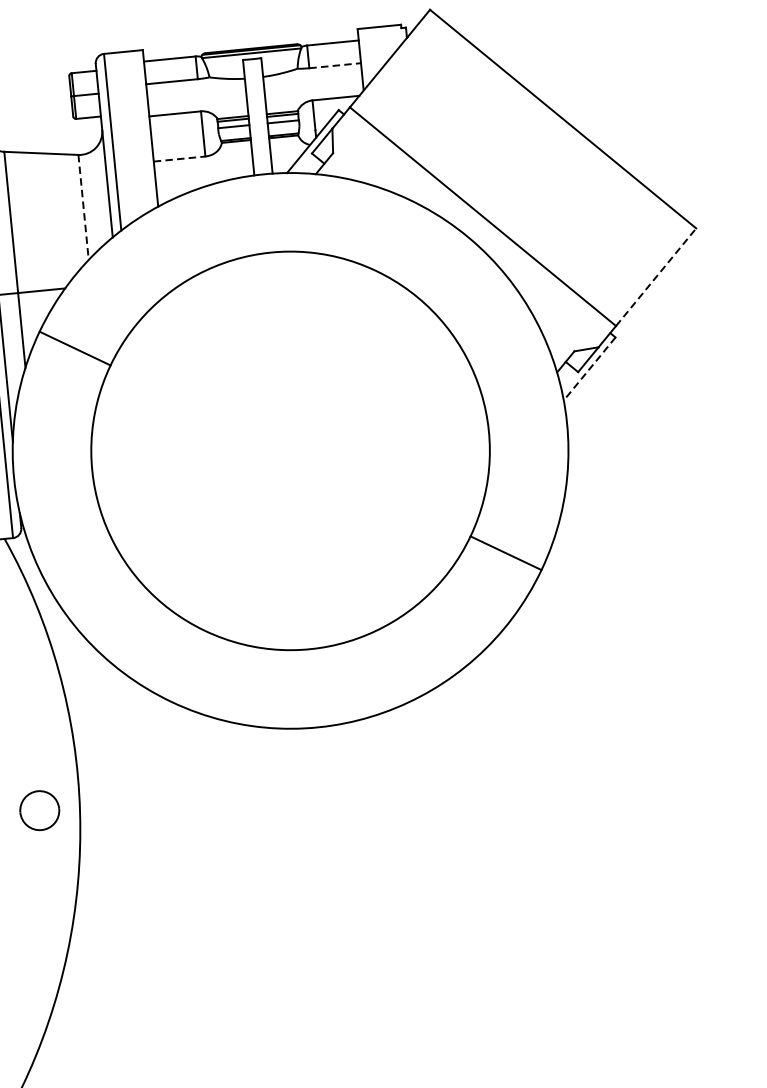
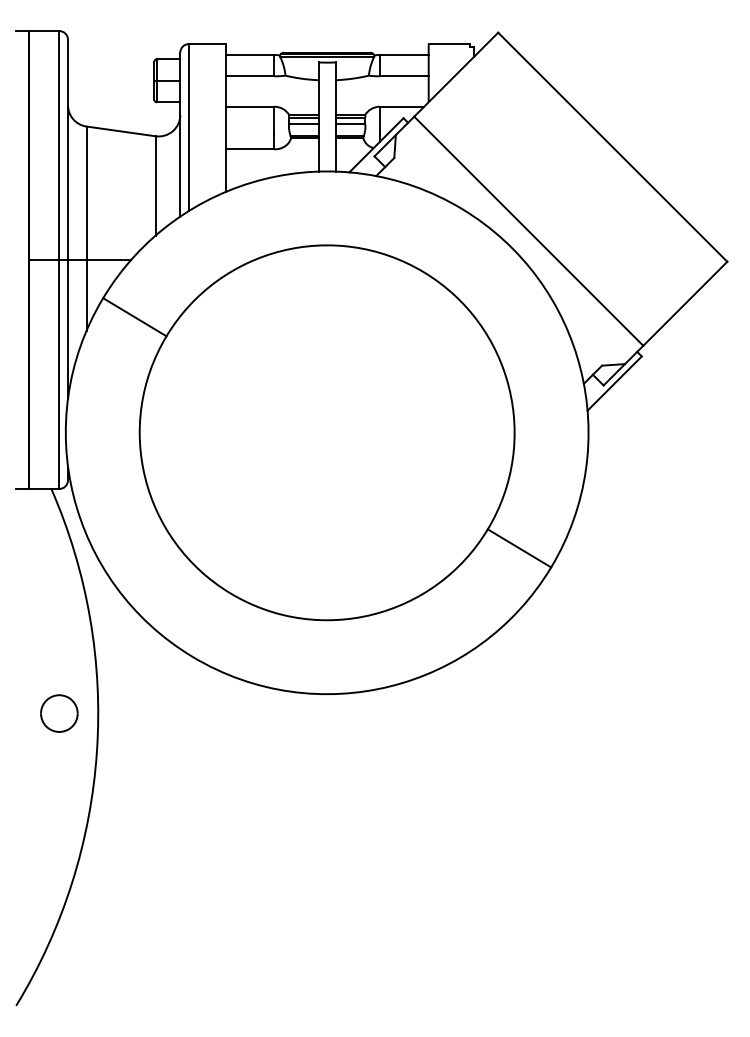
line: (335, 65) -> (404, 76), dashed -> solid
line: (180, 159) -> (250, 149), dashed -> solid
line: (83, 207) -> (155, 185), dashed -> solid
line: (656, 276) -> (685, 303), dashed -> solid
line: (589, 368) -> (614, 383), dashed -> solid
part: (39, 810) -> (59, 713), moved

